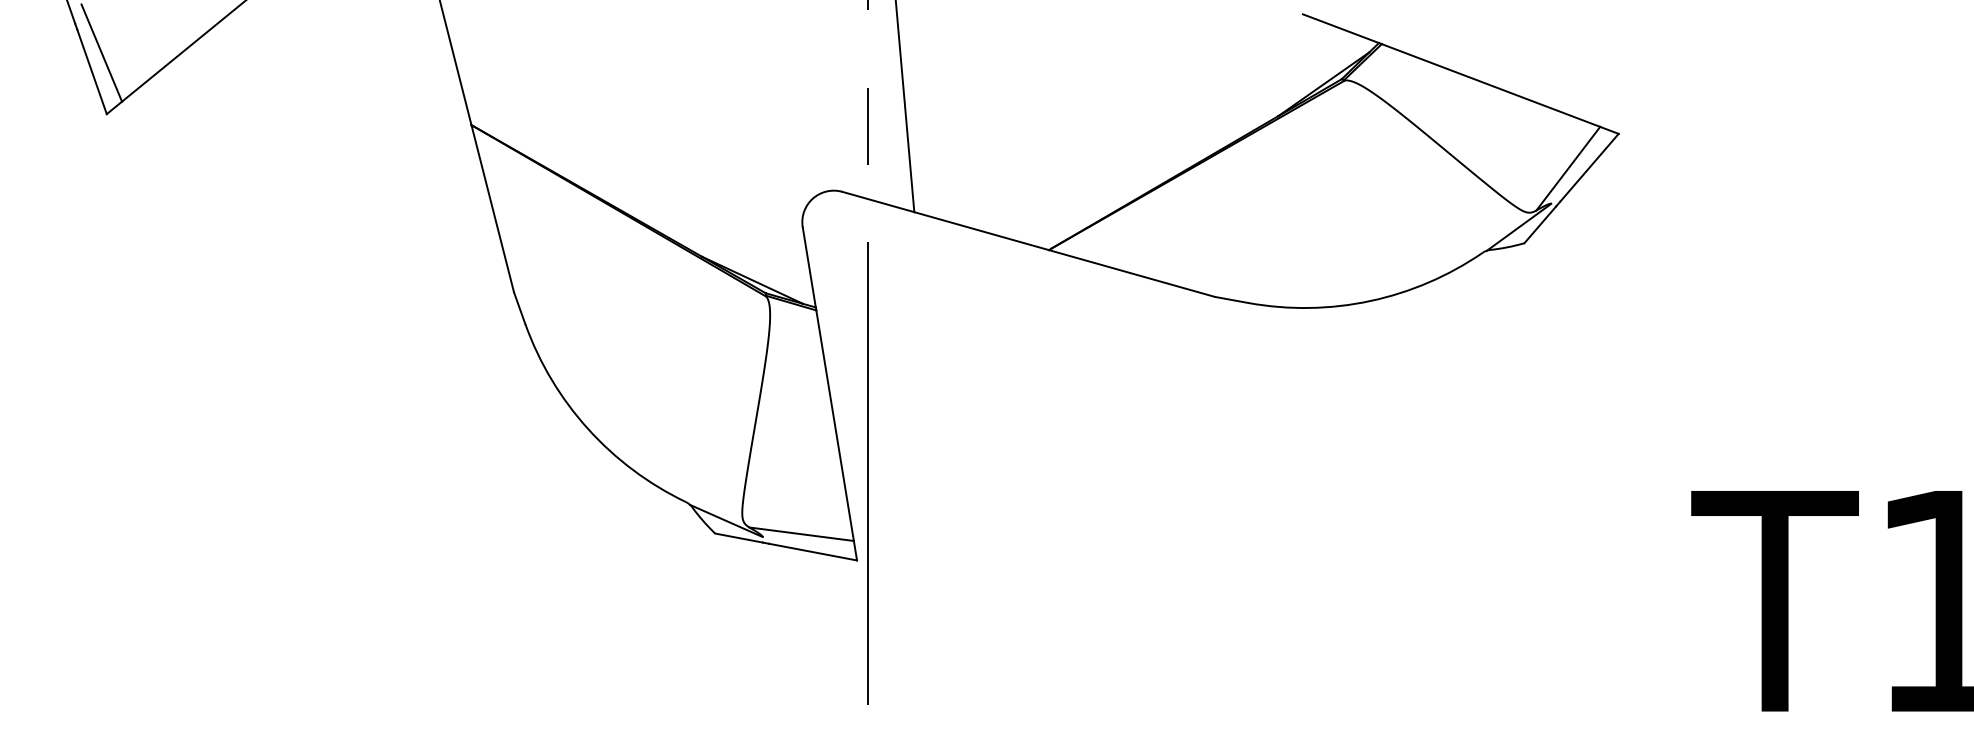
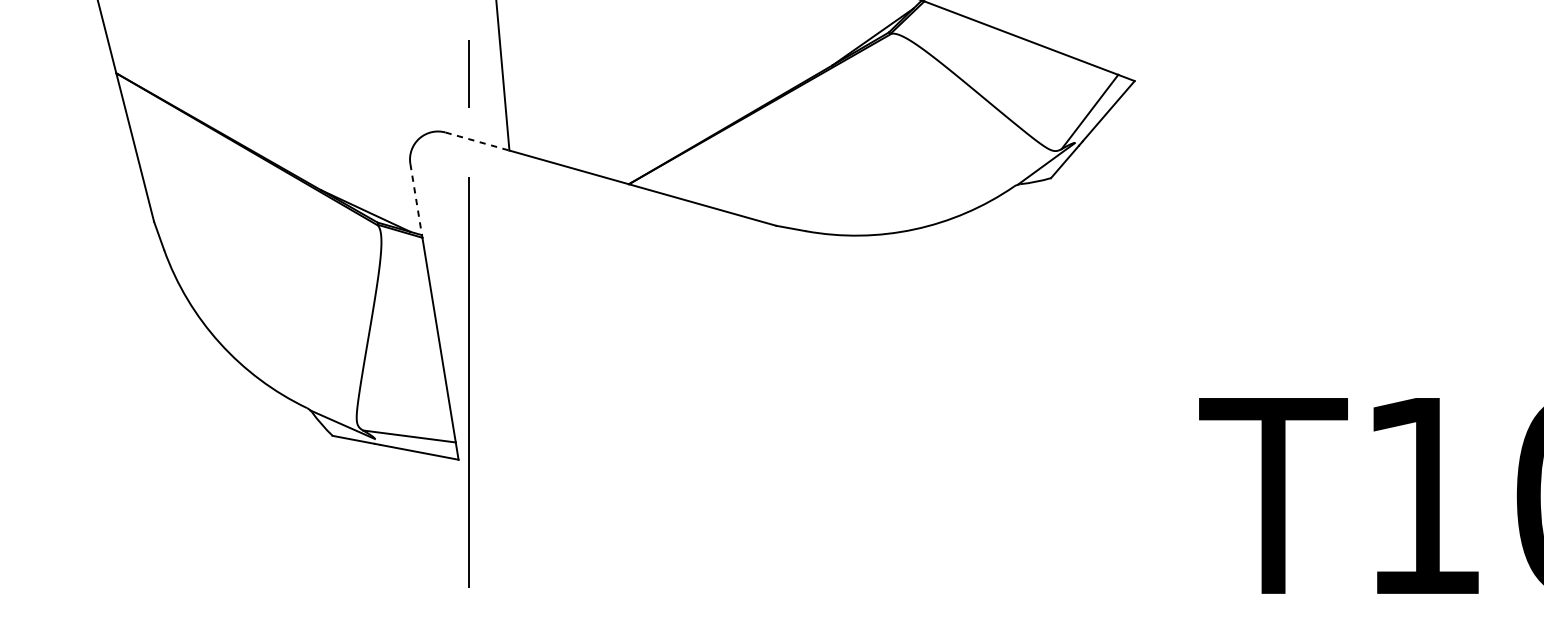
line: (878, 202) -> (477, 141), solid -> dashed
line: (809, 267) -> (416, 199), solid -> dashed

